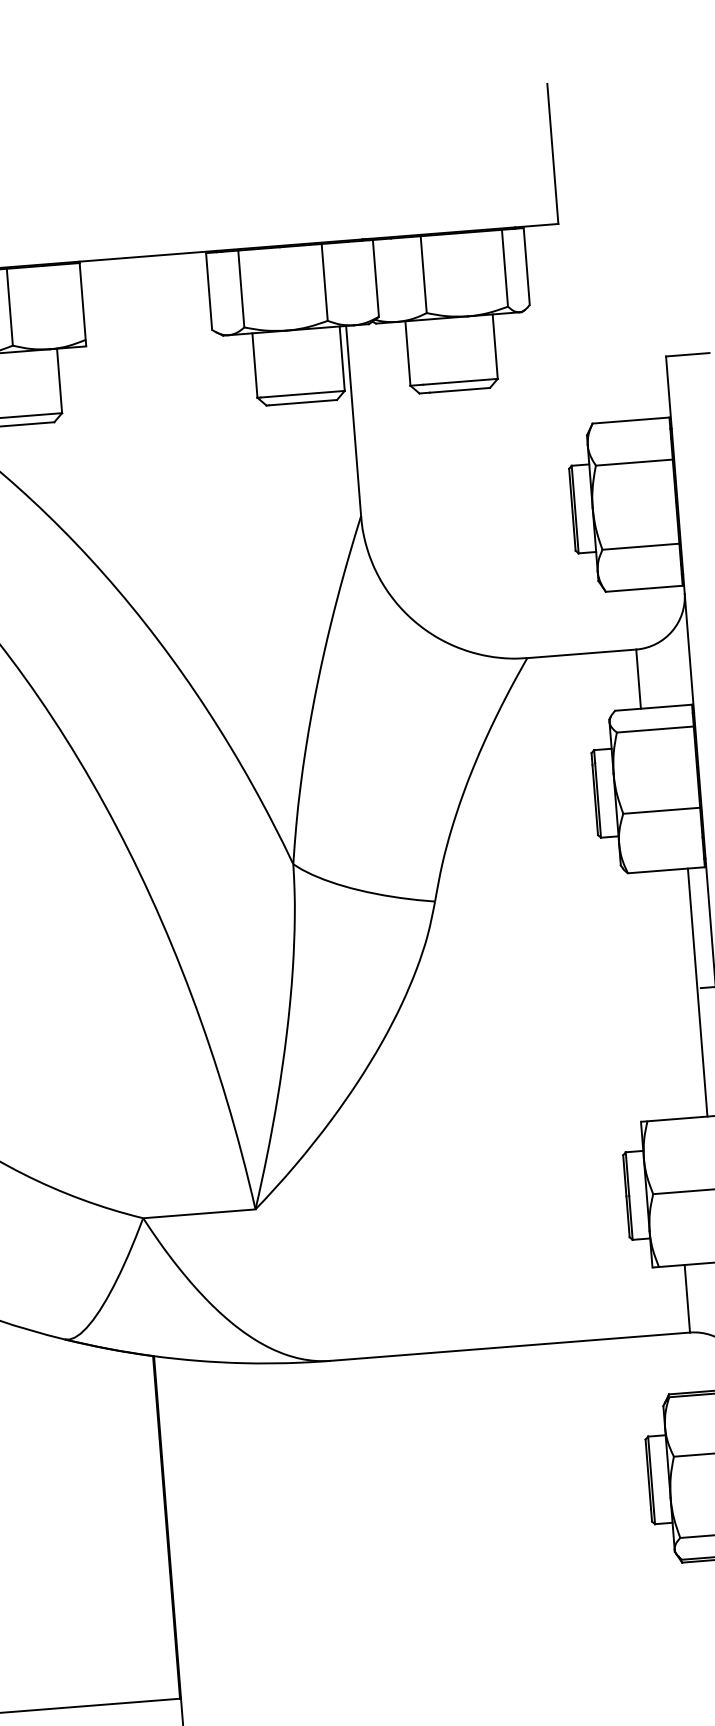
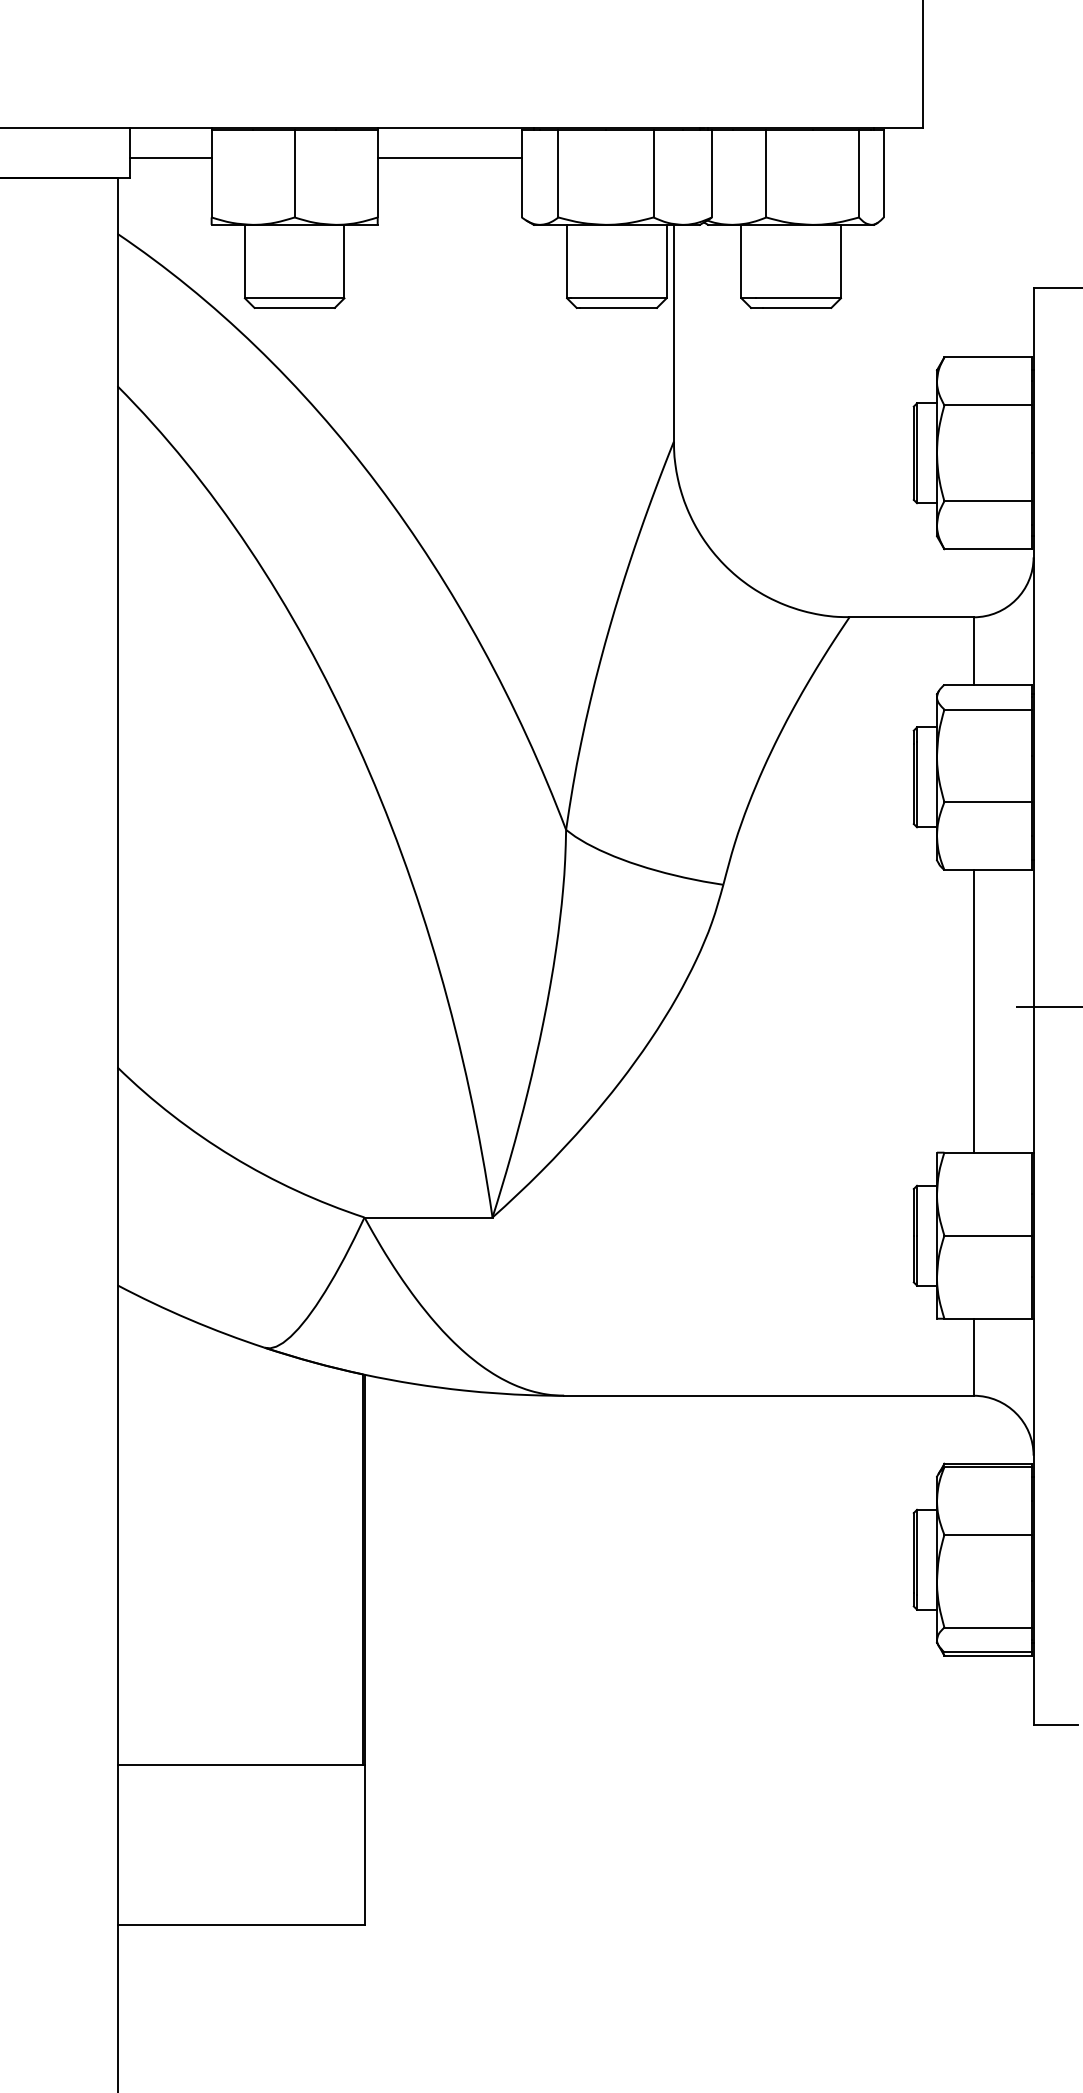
line: (144, 283) -> (449, 158), added
line: (697, 991) -> (973, 1010), moved

